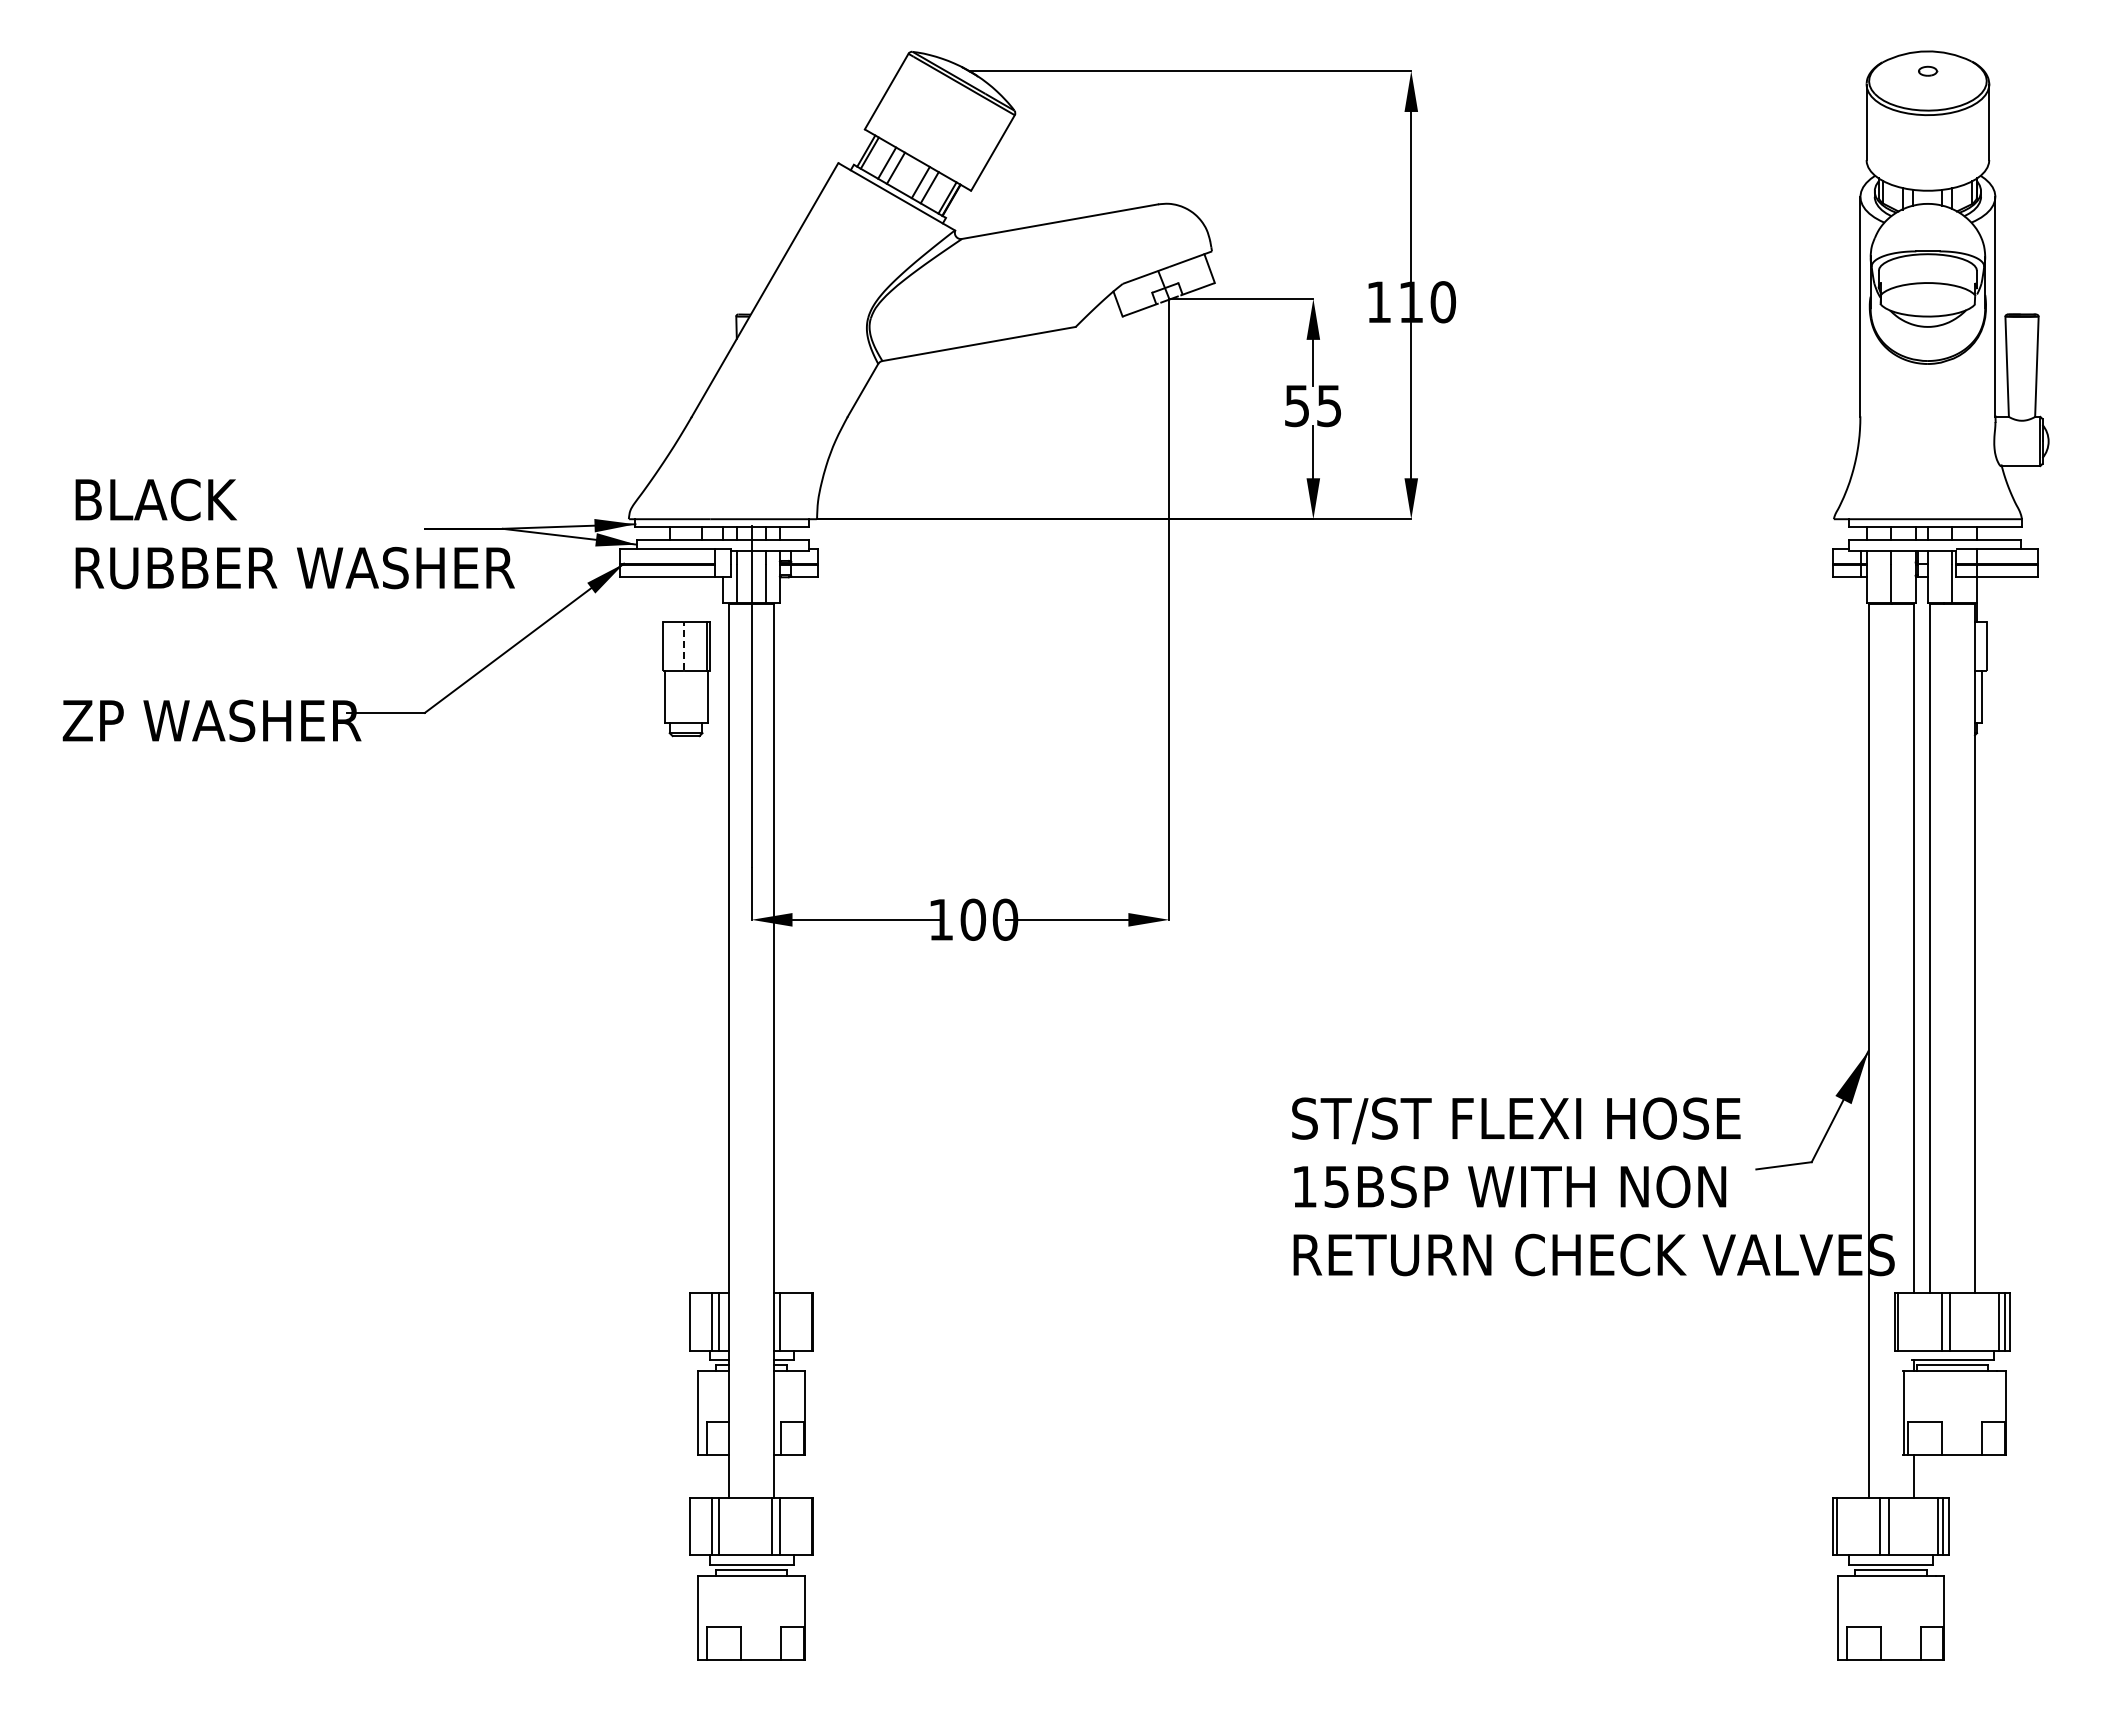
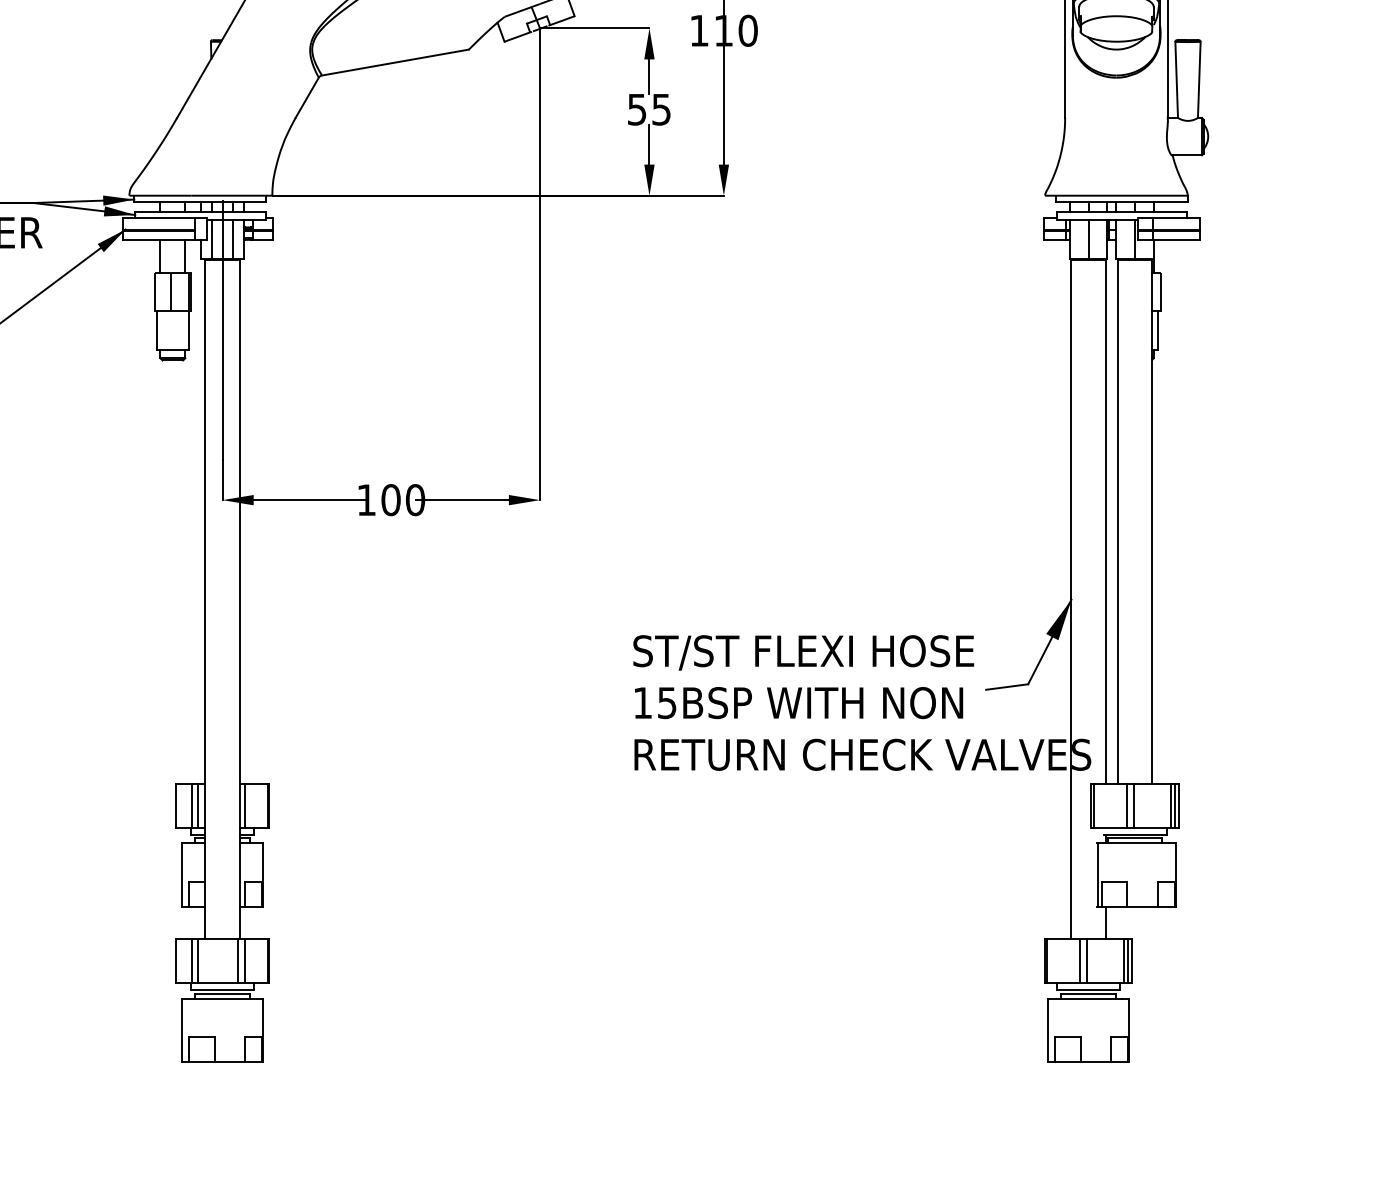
line: (669, 599) -> (160, 256), added
line: (702, 599) -> (185, 256), added
line: (683, 645) -> (170, 291), dashed -> solid

